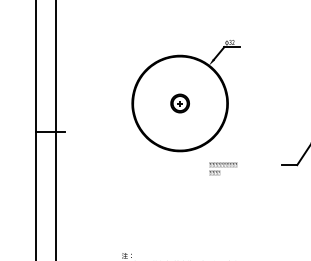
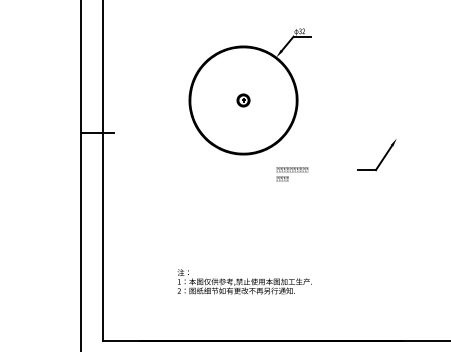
part: (180, 103) -> (243, 100), size x0.6

